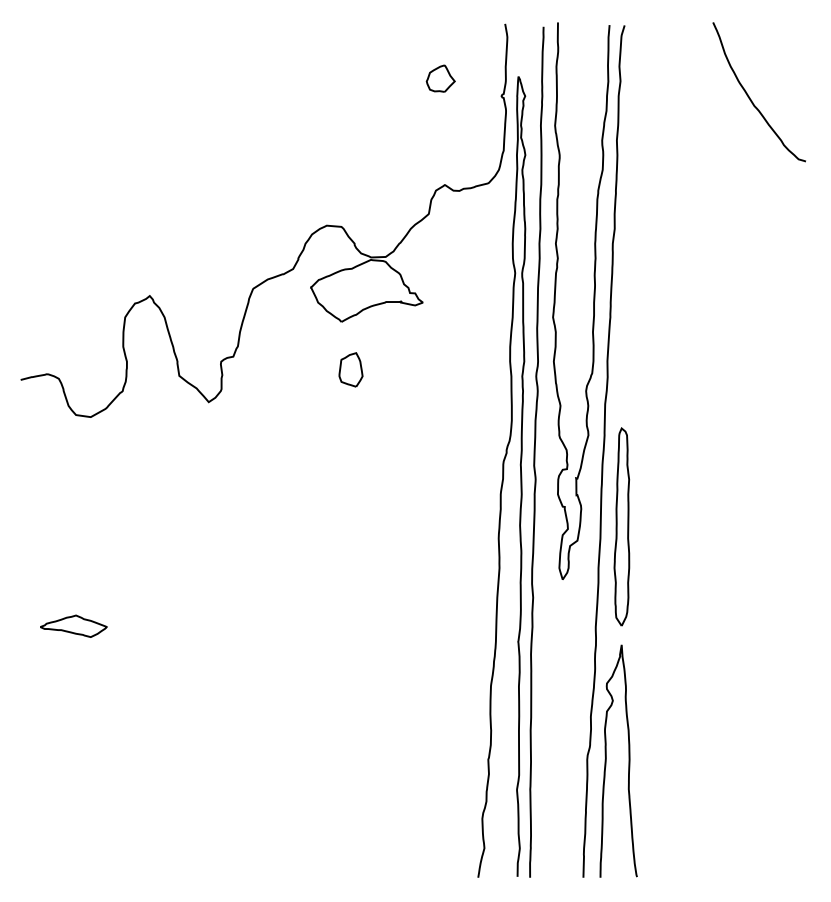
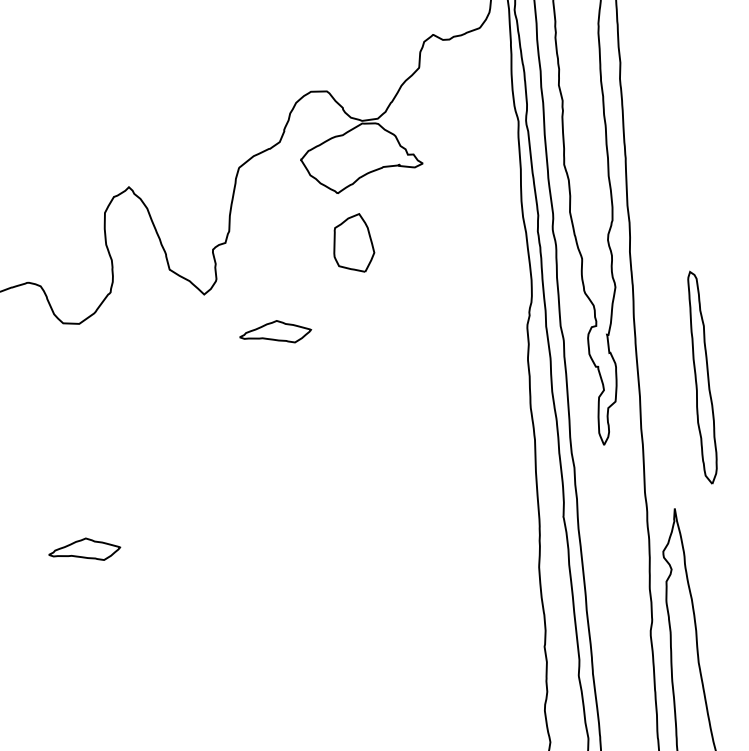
part: (350, 369) -> (352, 243), size x1.6
part: (270, 443) -> (275, 331), added
part: (621, 526) -> (700, 377), moved

